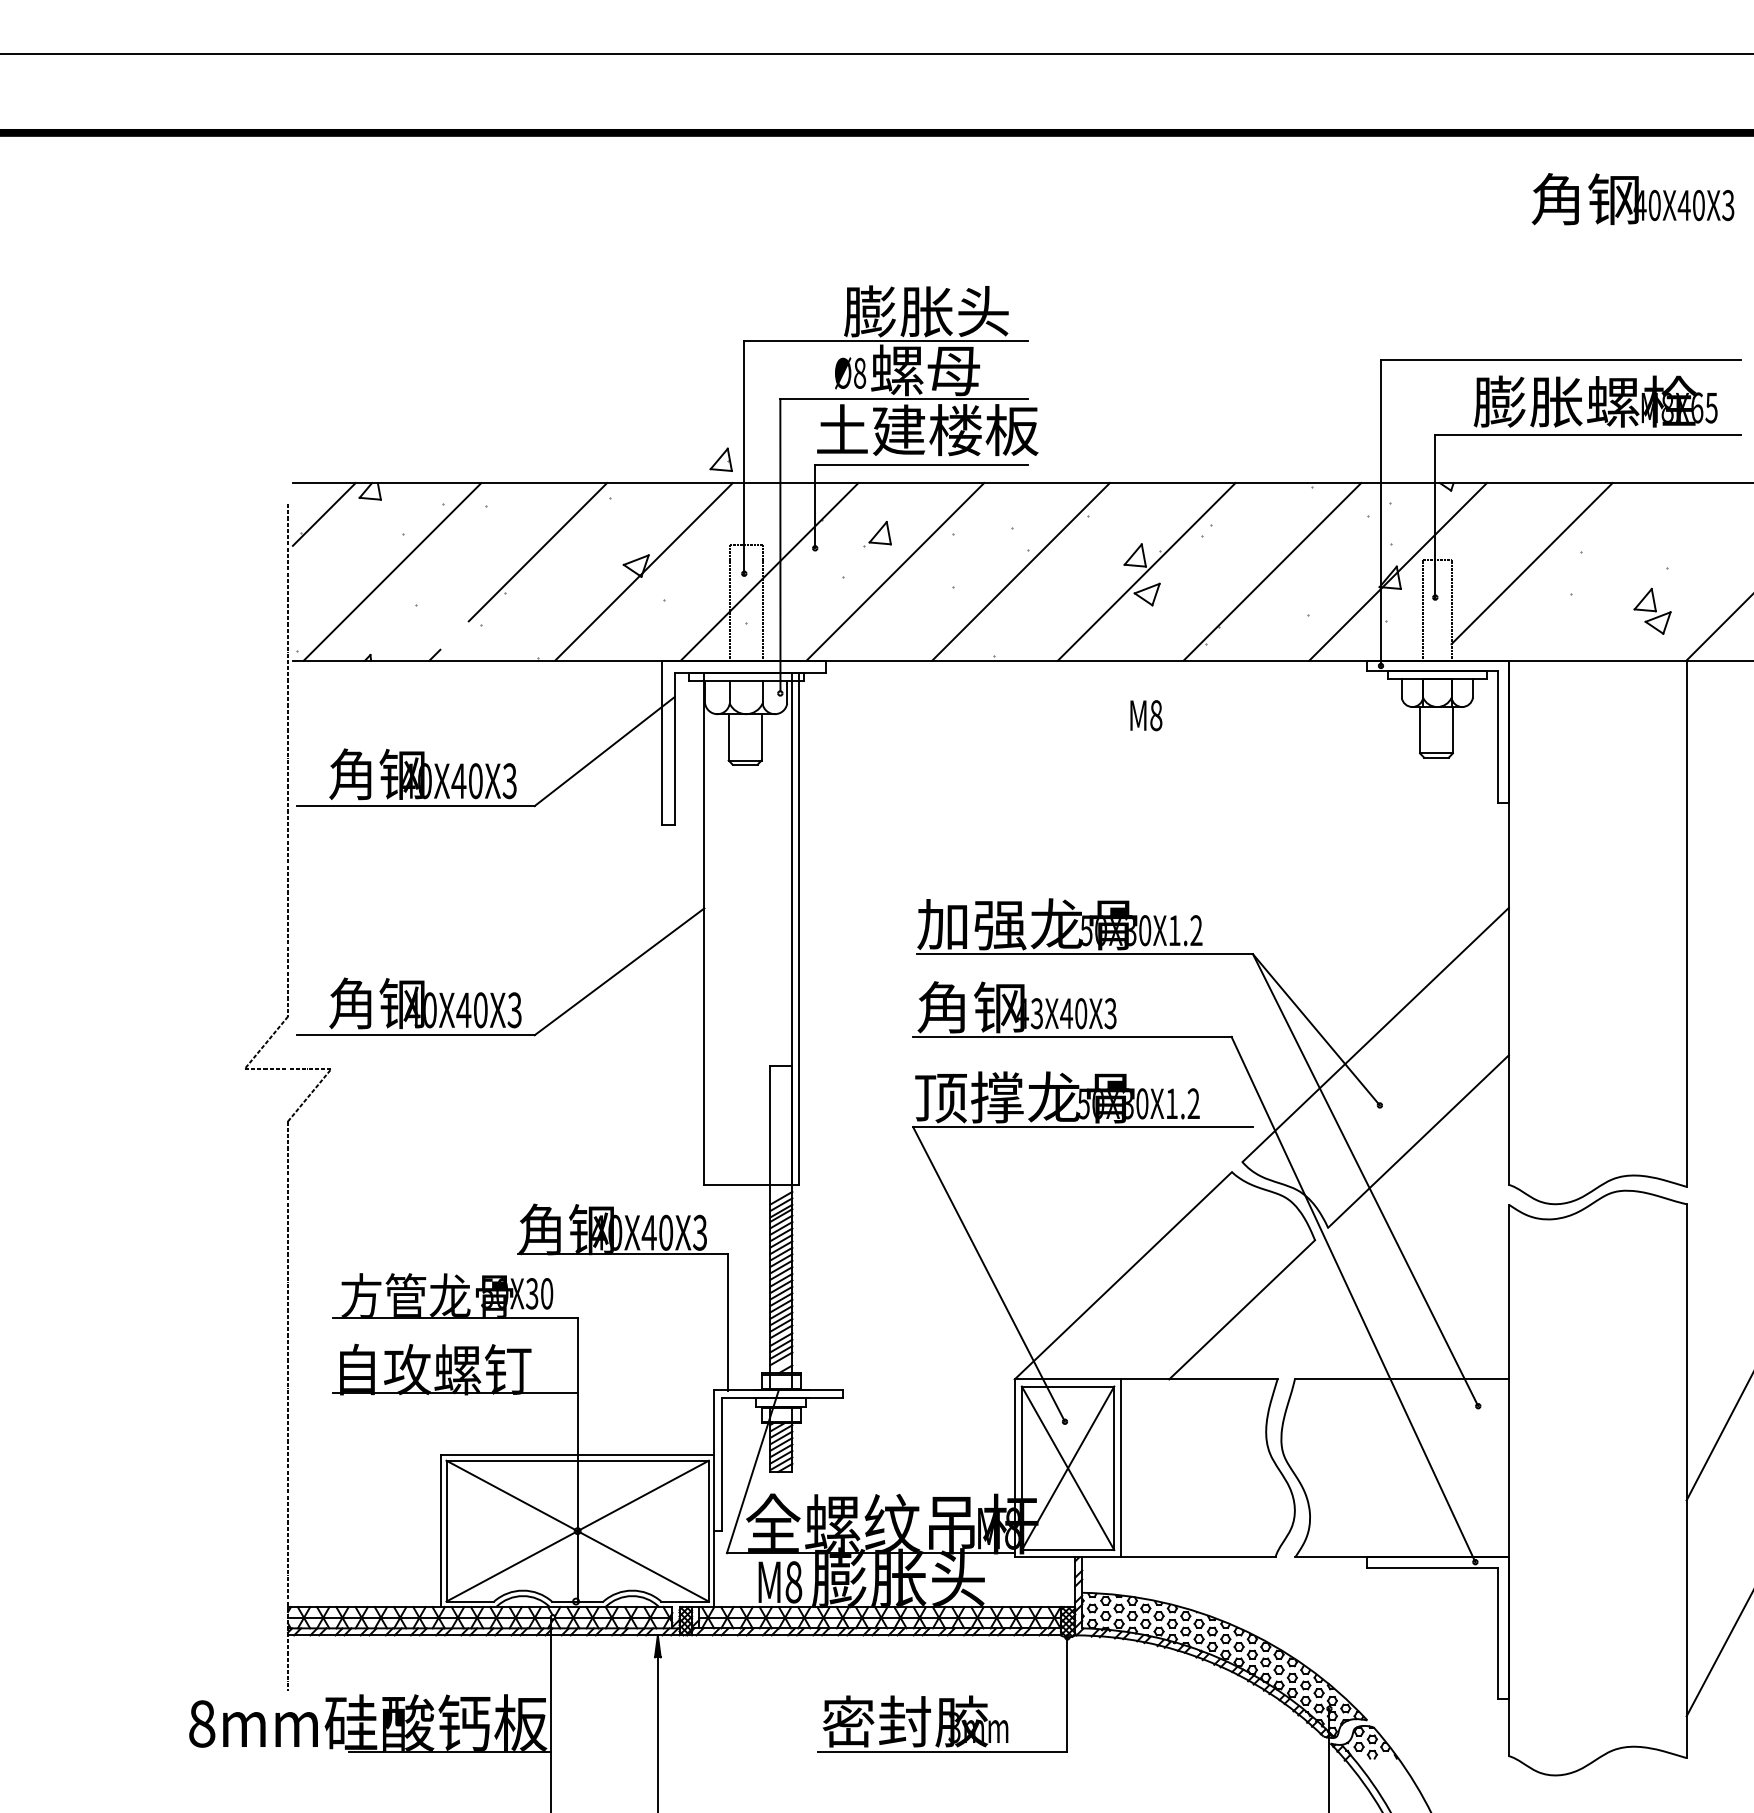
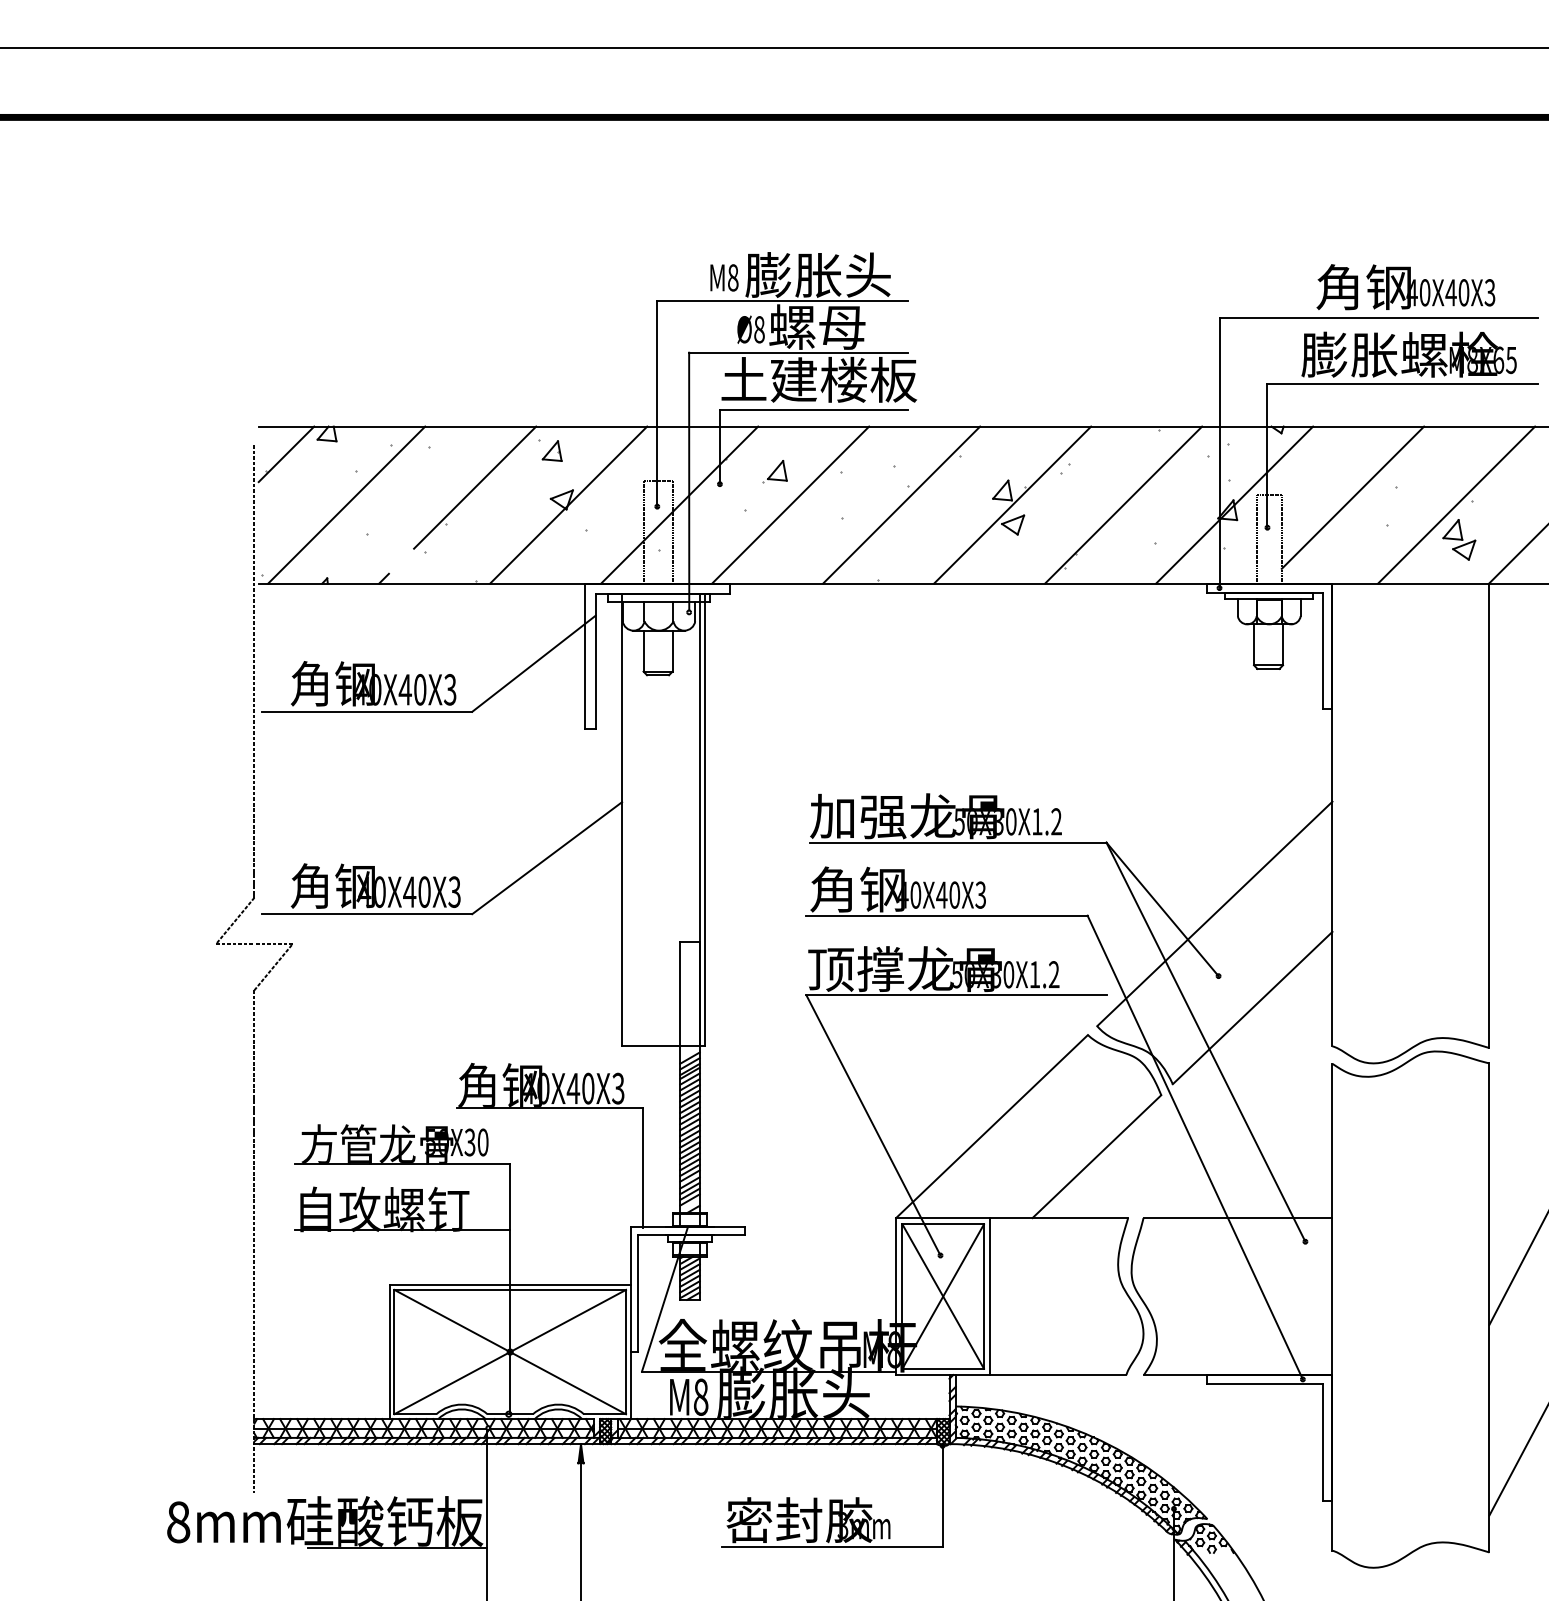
text: (1632, 199) -> (1405, 287), moved
part: (720, 459) -> (551, 450), moved
line: (1649, 571) -> (1456, 504), added
text: (1146, 715) -> (724, 277), moved
text: (1036, 1013) -> (915, 894), 43X40X3 -> 40X40X3

